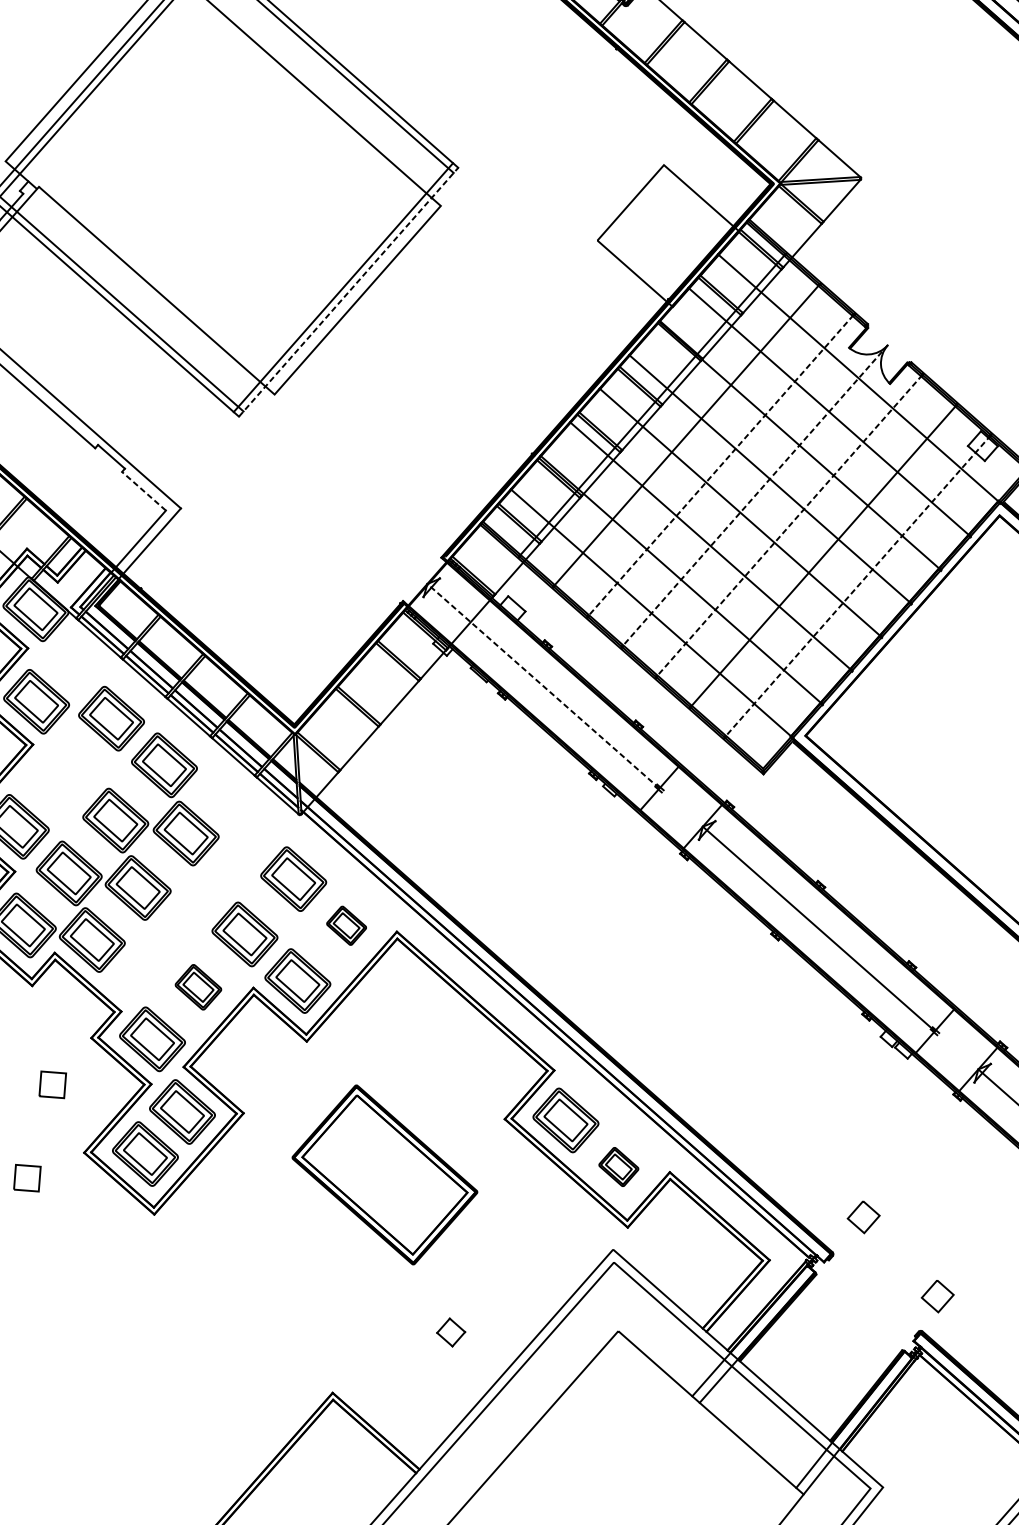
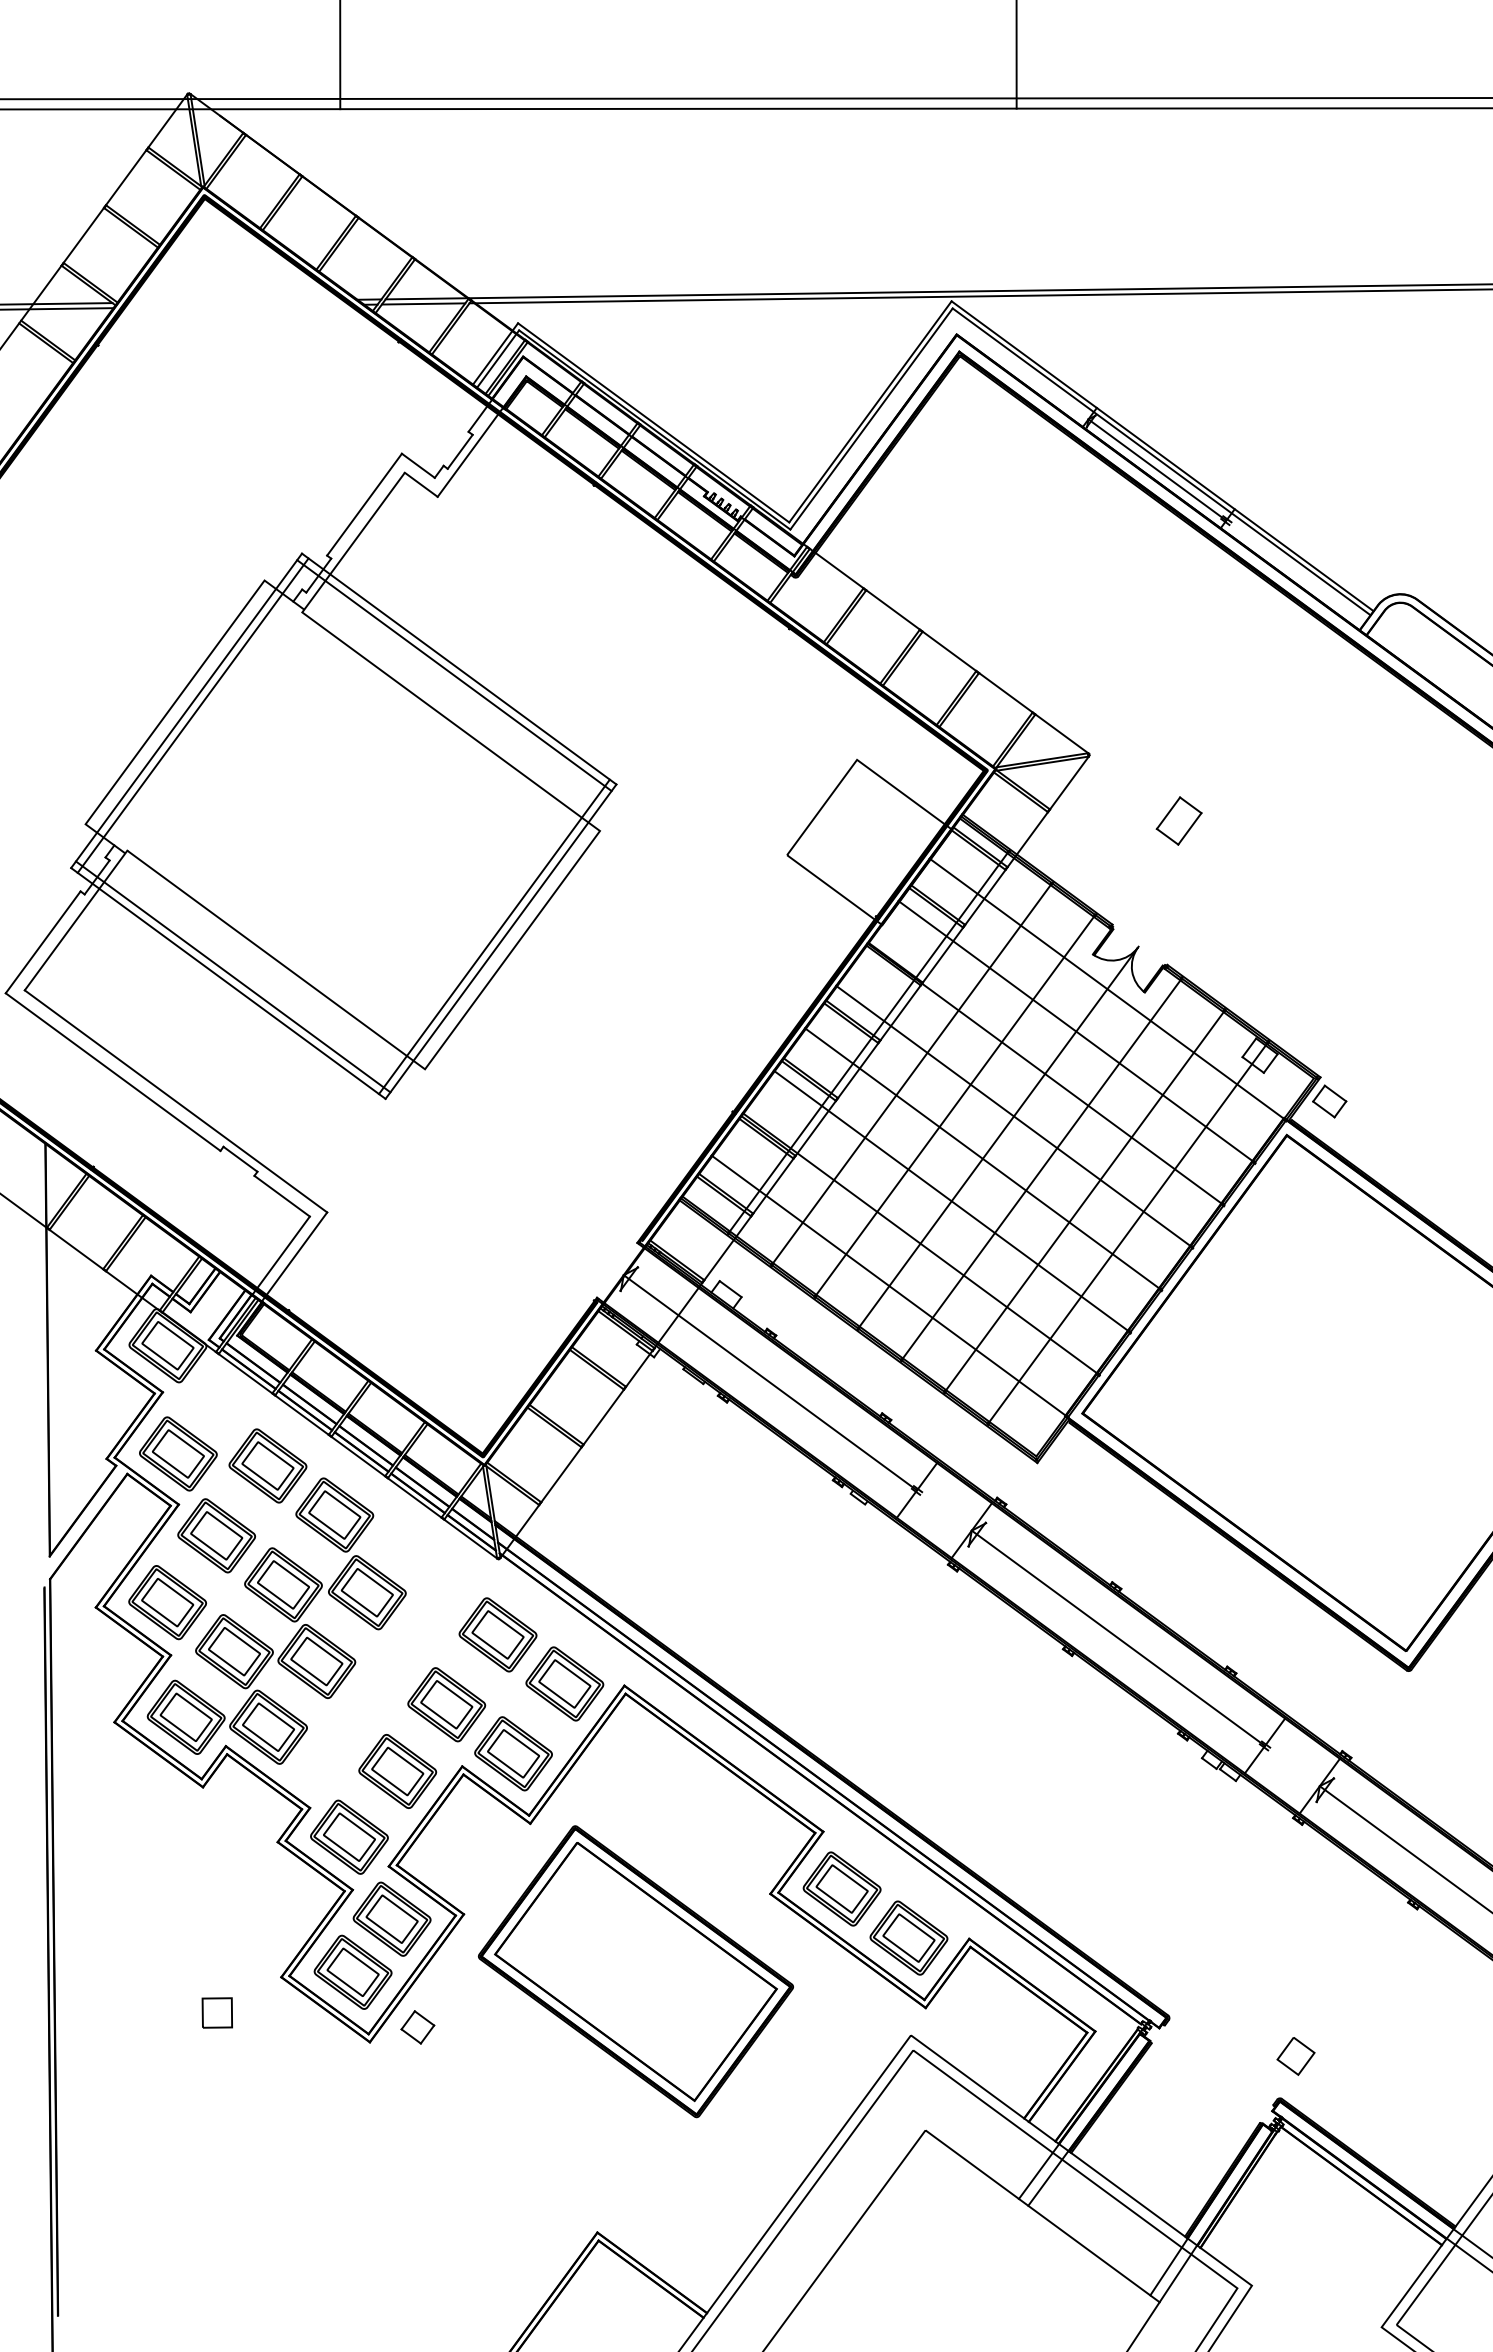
part: (931, 240) -> (1178, 820), added
line: (349, 292) -> (501, 941), dashed -> solid
line: (720, 466) -> (954, 1106), dashed -> solid
line: (143, 490) -> (281, 1195), dashed -> solid
line: (755, 495) -> (998, 1137), dashed -> solid
line: (789, 526) -> (1041, 1169), dashed -> solid
line: (858, 585) -> (1128, 1232), dashed -> solid
line: (543, 685) -> (770, 1382), dashed -> solid
part: (62, 773) -> (216, 1535), added
part: (346, 925) -> (564, 1683), size x1.67
part: (198, 987) -> (397, 1771), size x1.43
part: (52, 1084) -> (236, 1900), removed
part: (618, 1166) -> (908, 1937), size x1.67
part: (384, 1174) -> (635, 1971), size x1.43
part: (863, 1217) -> (1200, 1971), removed
part: (450, 1332) -> (417, 2027), moved

